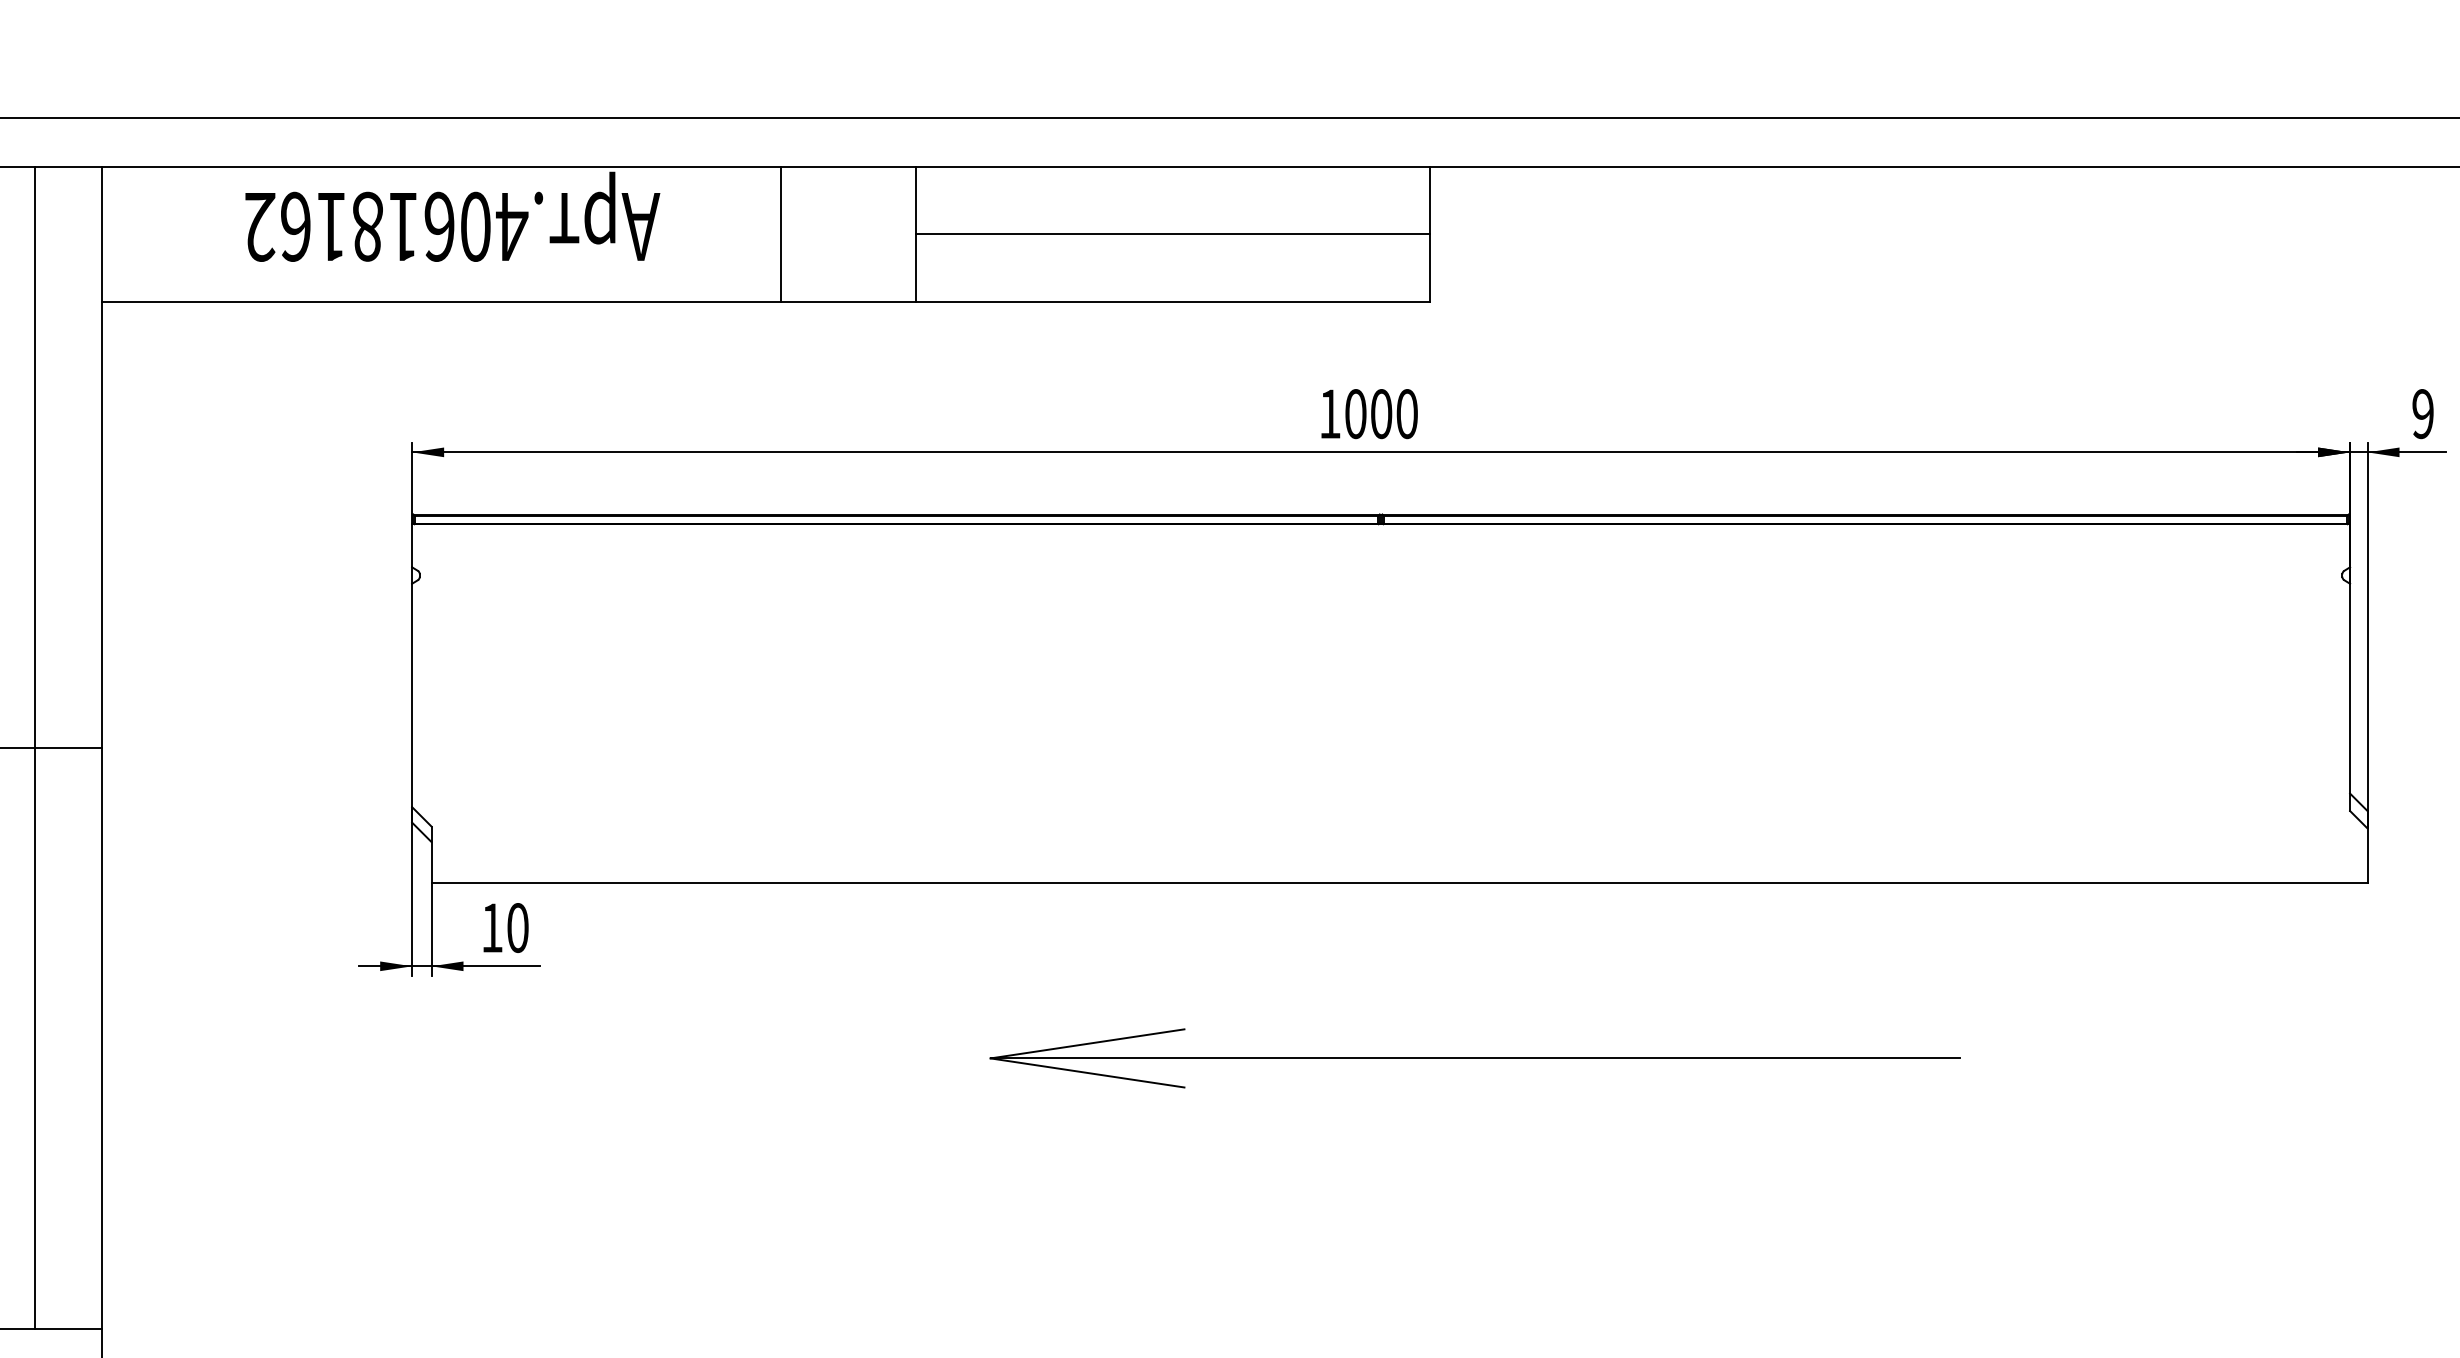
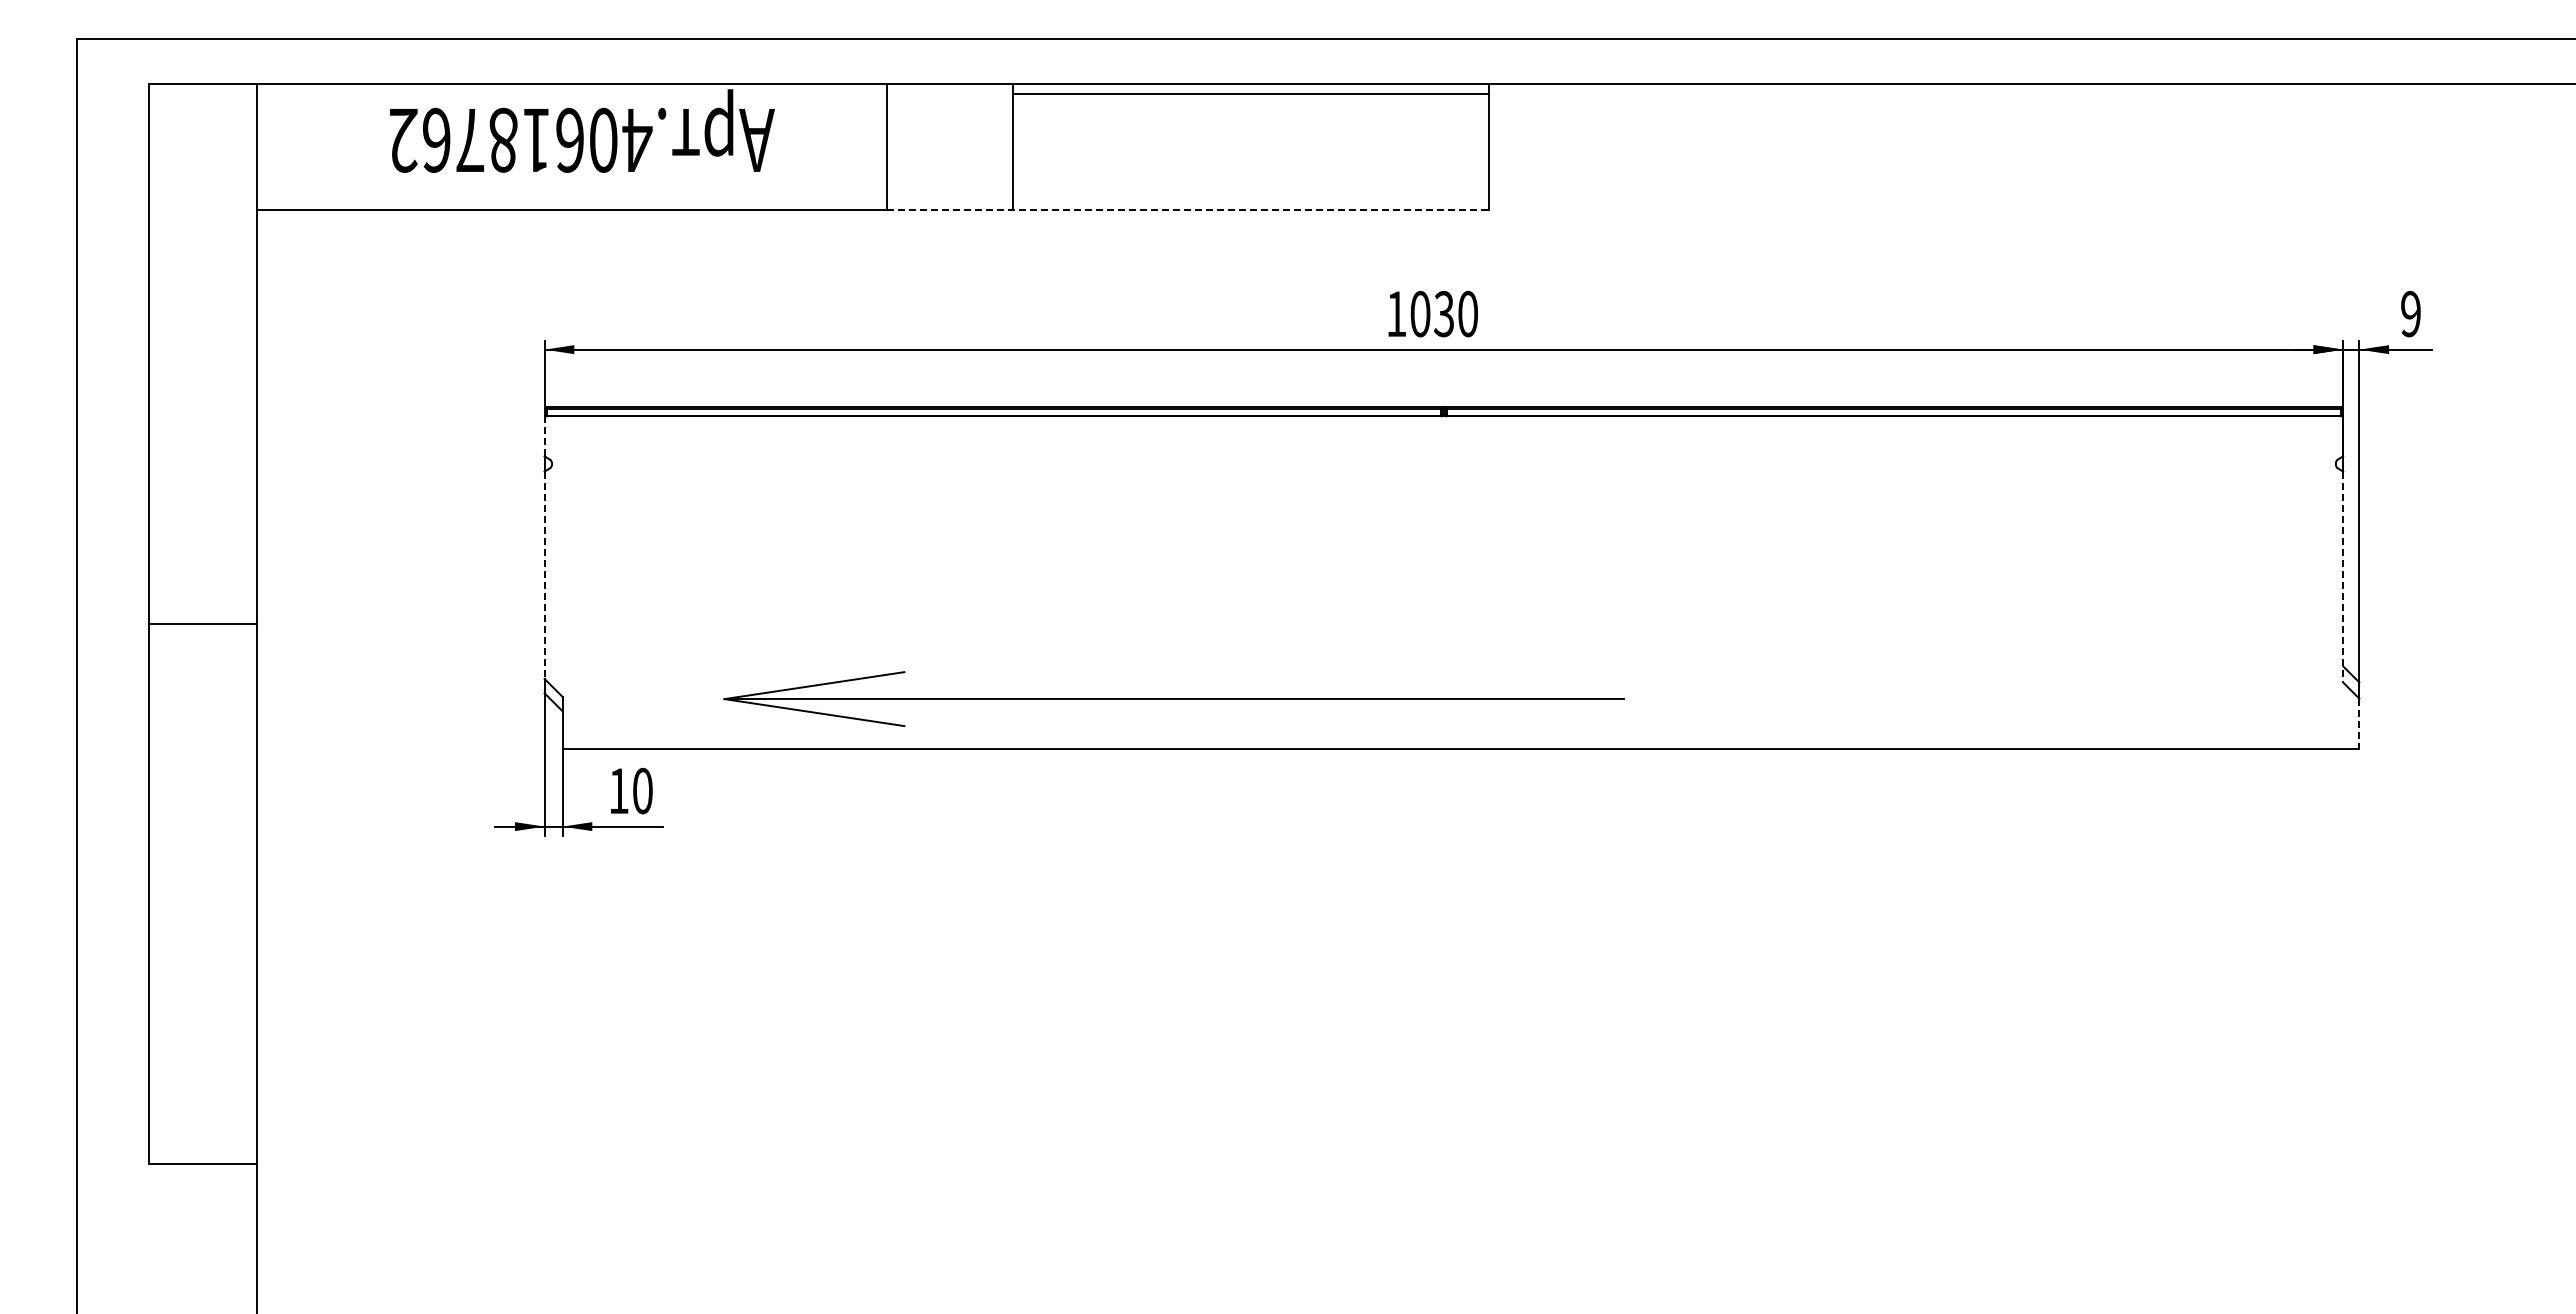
text: (332, 226) -> (470, 140), .40618162 -> .40618762
line: (1172, 234) -> (1250, 94), moved
line: (1105, 302) -> (1188, 210), solid -> dashed
text: (1381, 414) -> (1444, 314), 1000 -> 1030
line: (412, 545) -> (544, 436), solid -> dashed
line: (412, 695) -> (544, 575), solid -> dashed
line: (2350, 697) -> (2343, 577), solid -> dashed
line: (34, 747) -> (194, 623), removed
line: (2367, 856) -> (2359, 724), solid -> dashed
part: (1474, 1057) -> (1173, 698), moved

